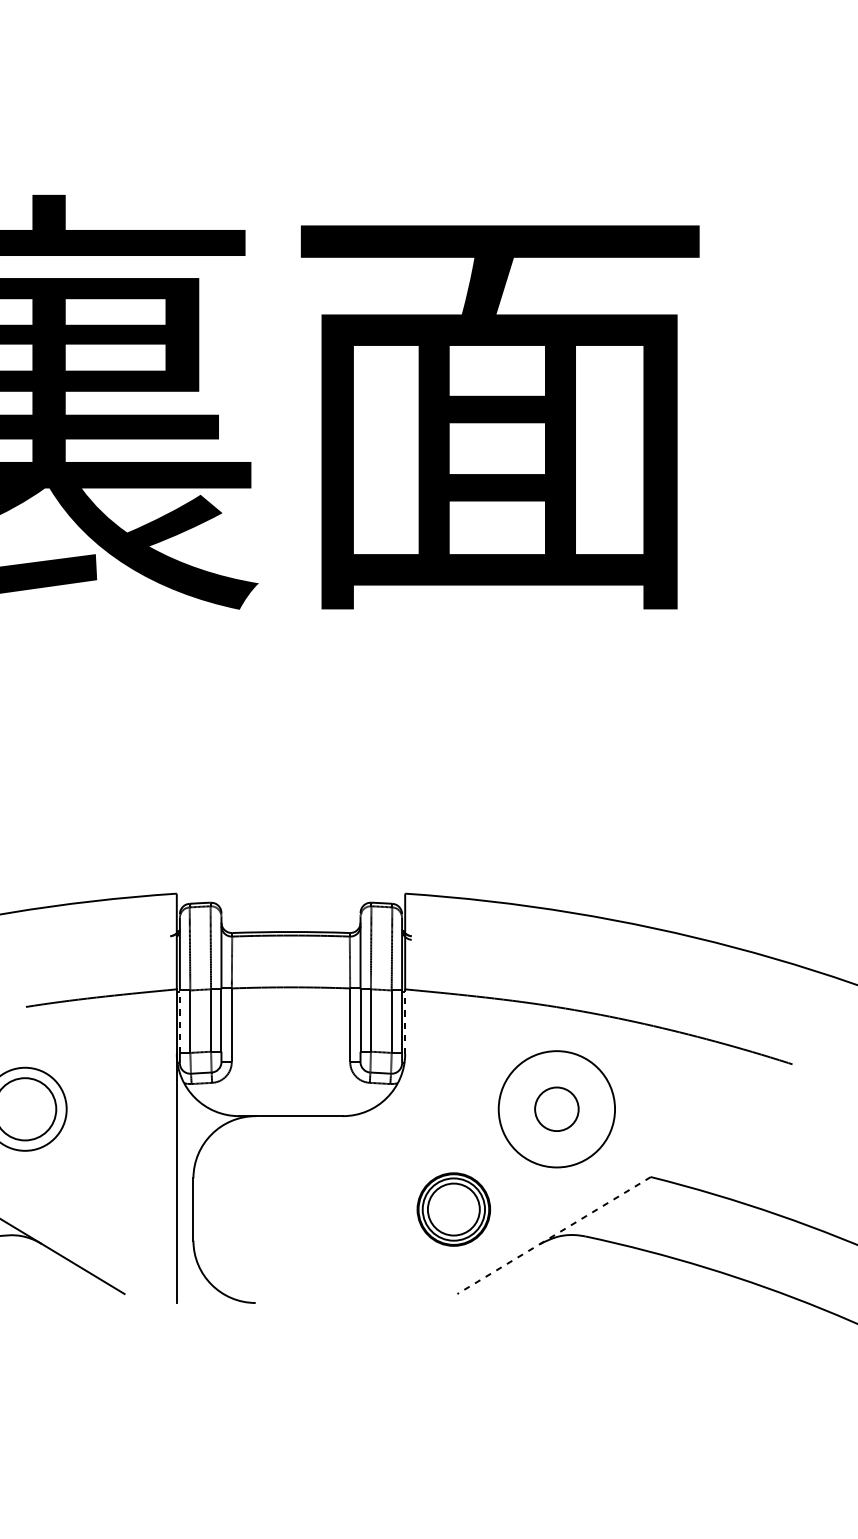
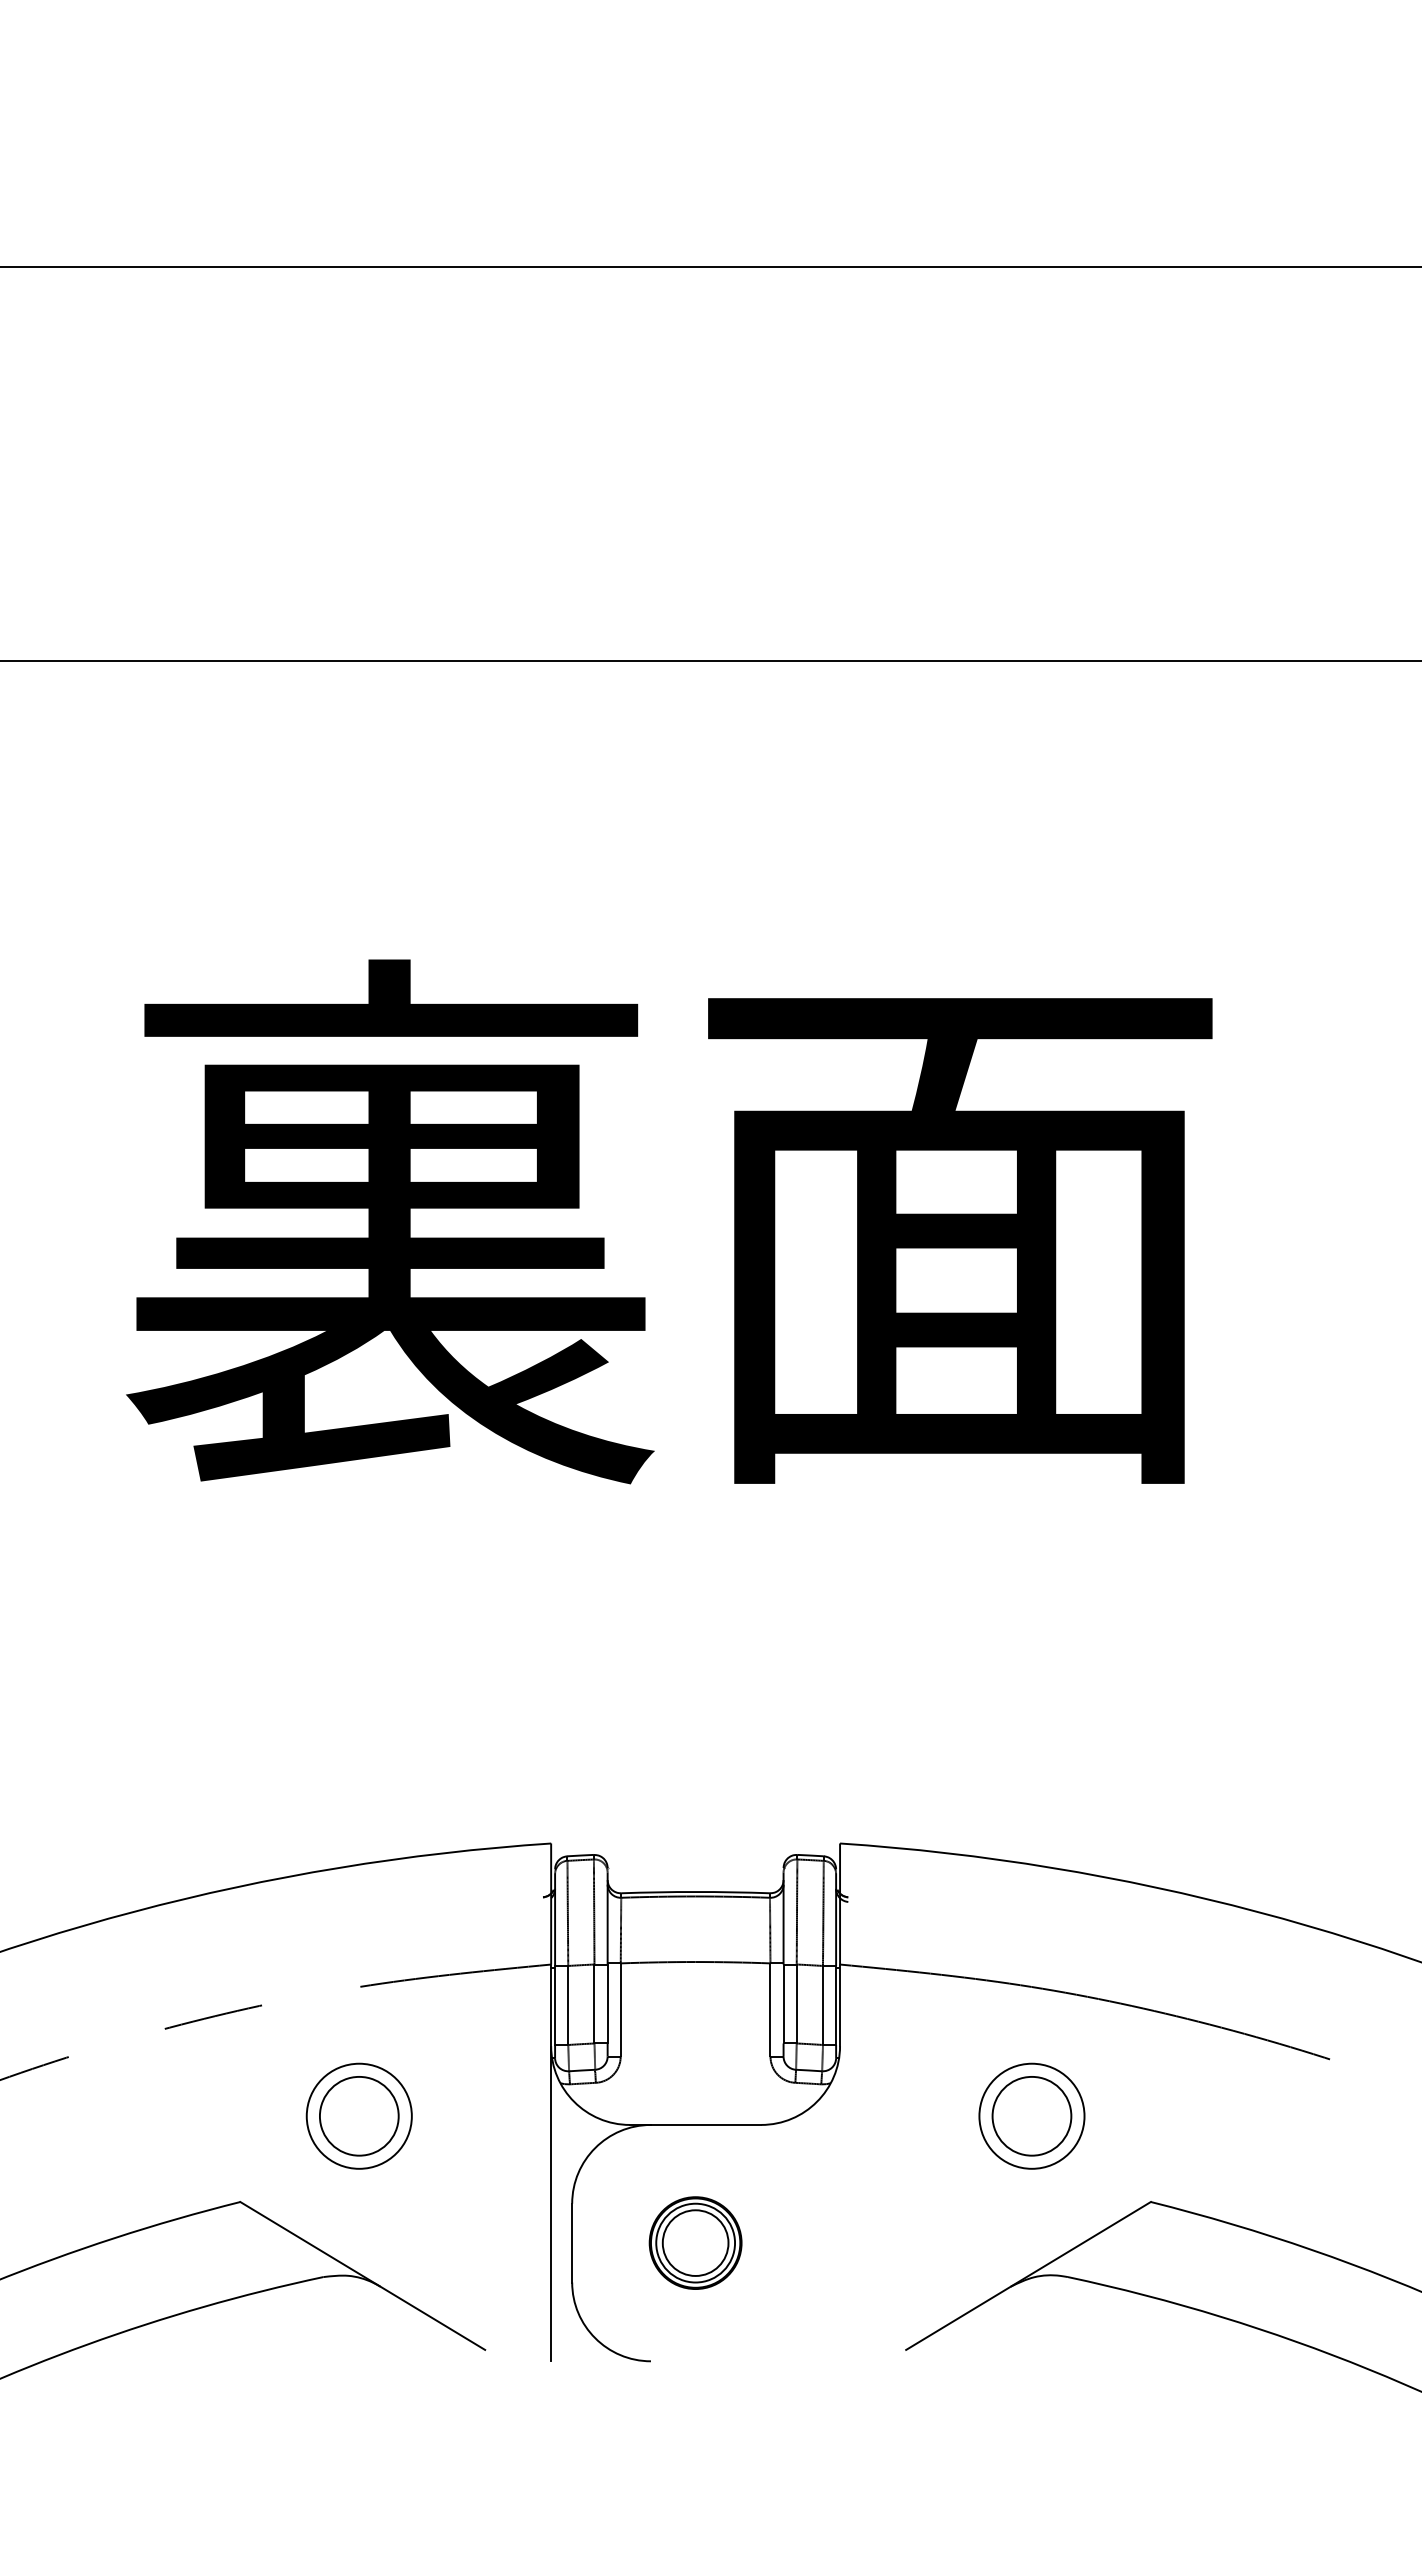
line: (180, 1021) -> (555, 2005), dashed -> solid
line: (405, 1021) -> (840, 2005), dashed -> solid
circle: (556, 1108) -> (1031, 2115), size x0.71
circle: (556, 1108) -> (1031, 2115), size x1.43
part: (453, 1209) -> (695, 2242), moved
line: (554, 1235) -> (1028, 2275), dashed -> solid

